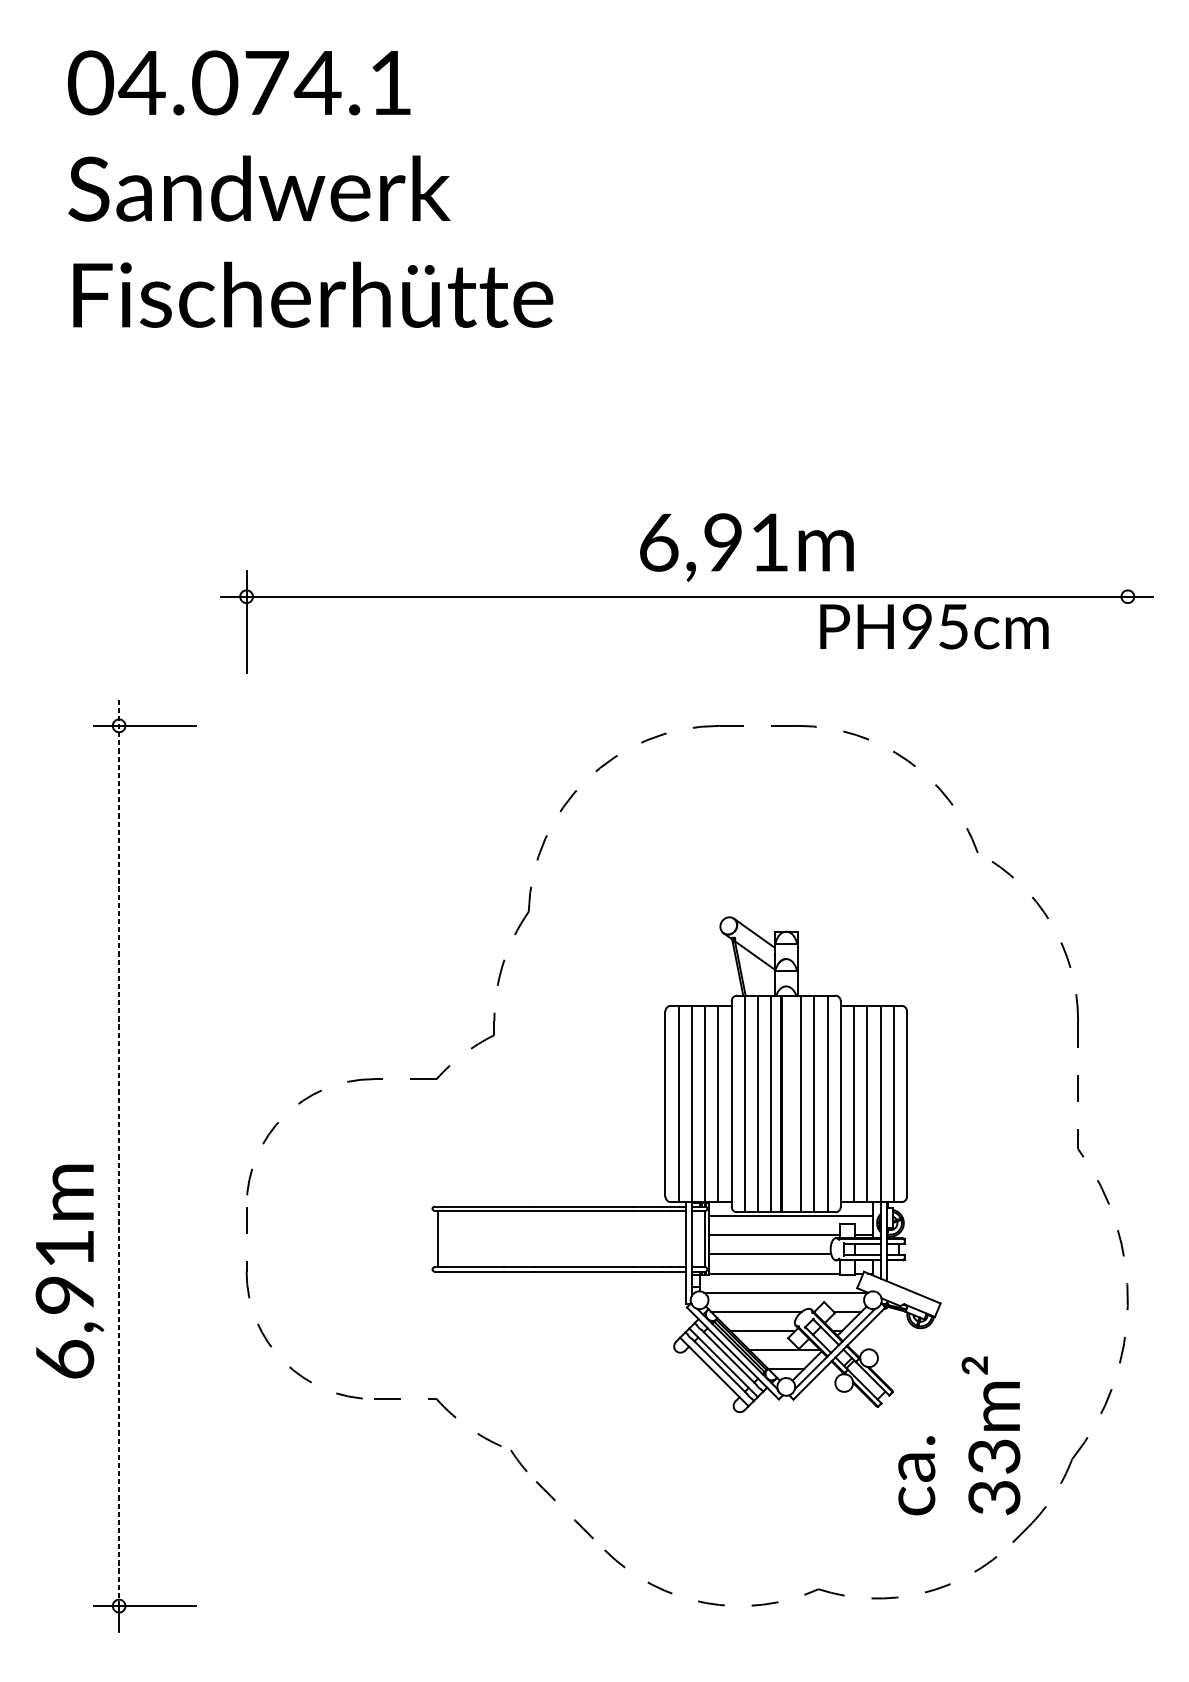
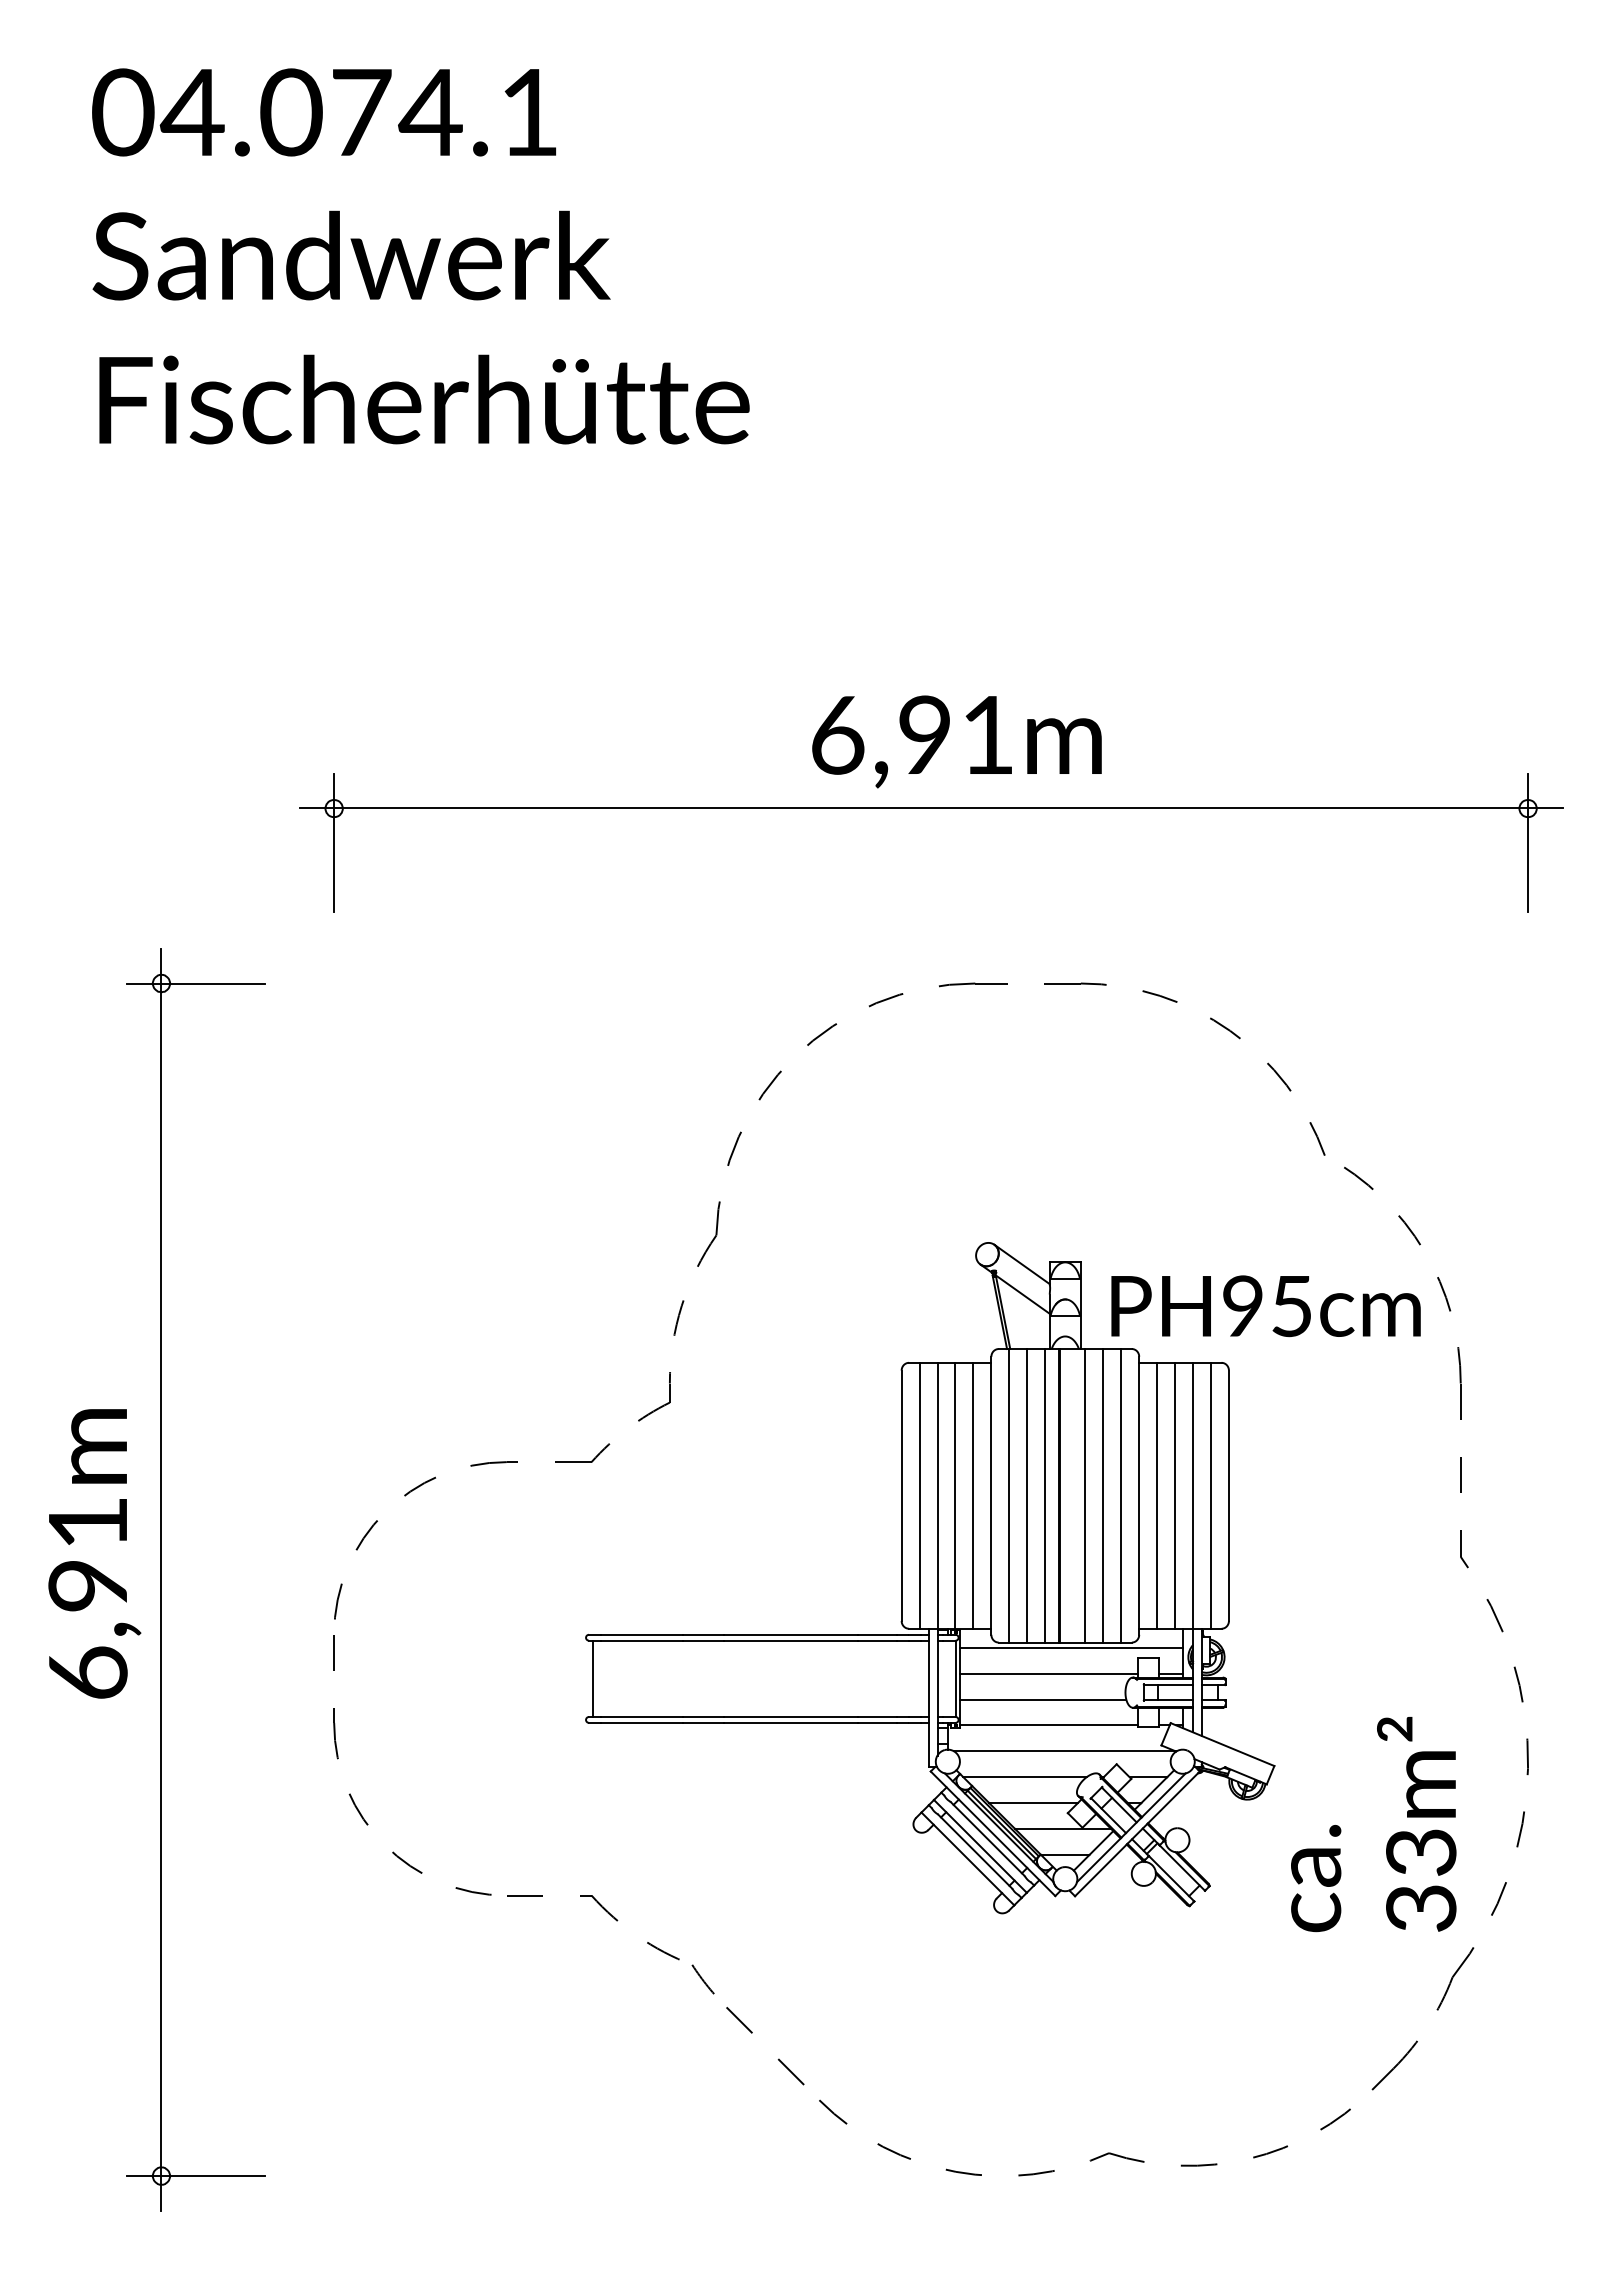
text: (746, 547) -> (956, 741), moved
line: (1128, 621) -> (1528, 842), added
text: (934, 626) -> (1265, 1306), moved
line: (119, 1153) -> (161, 1562), dashed -> solid
text: (69, 1271) -> (94, 1553), moved
text: (959, 1435) -> (1373, 1824), moved

